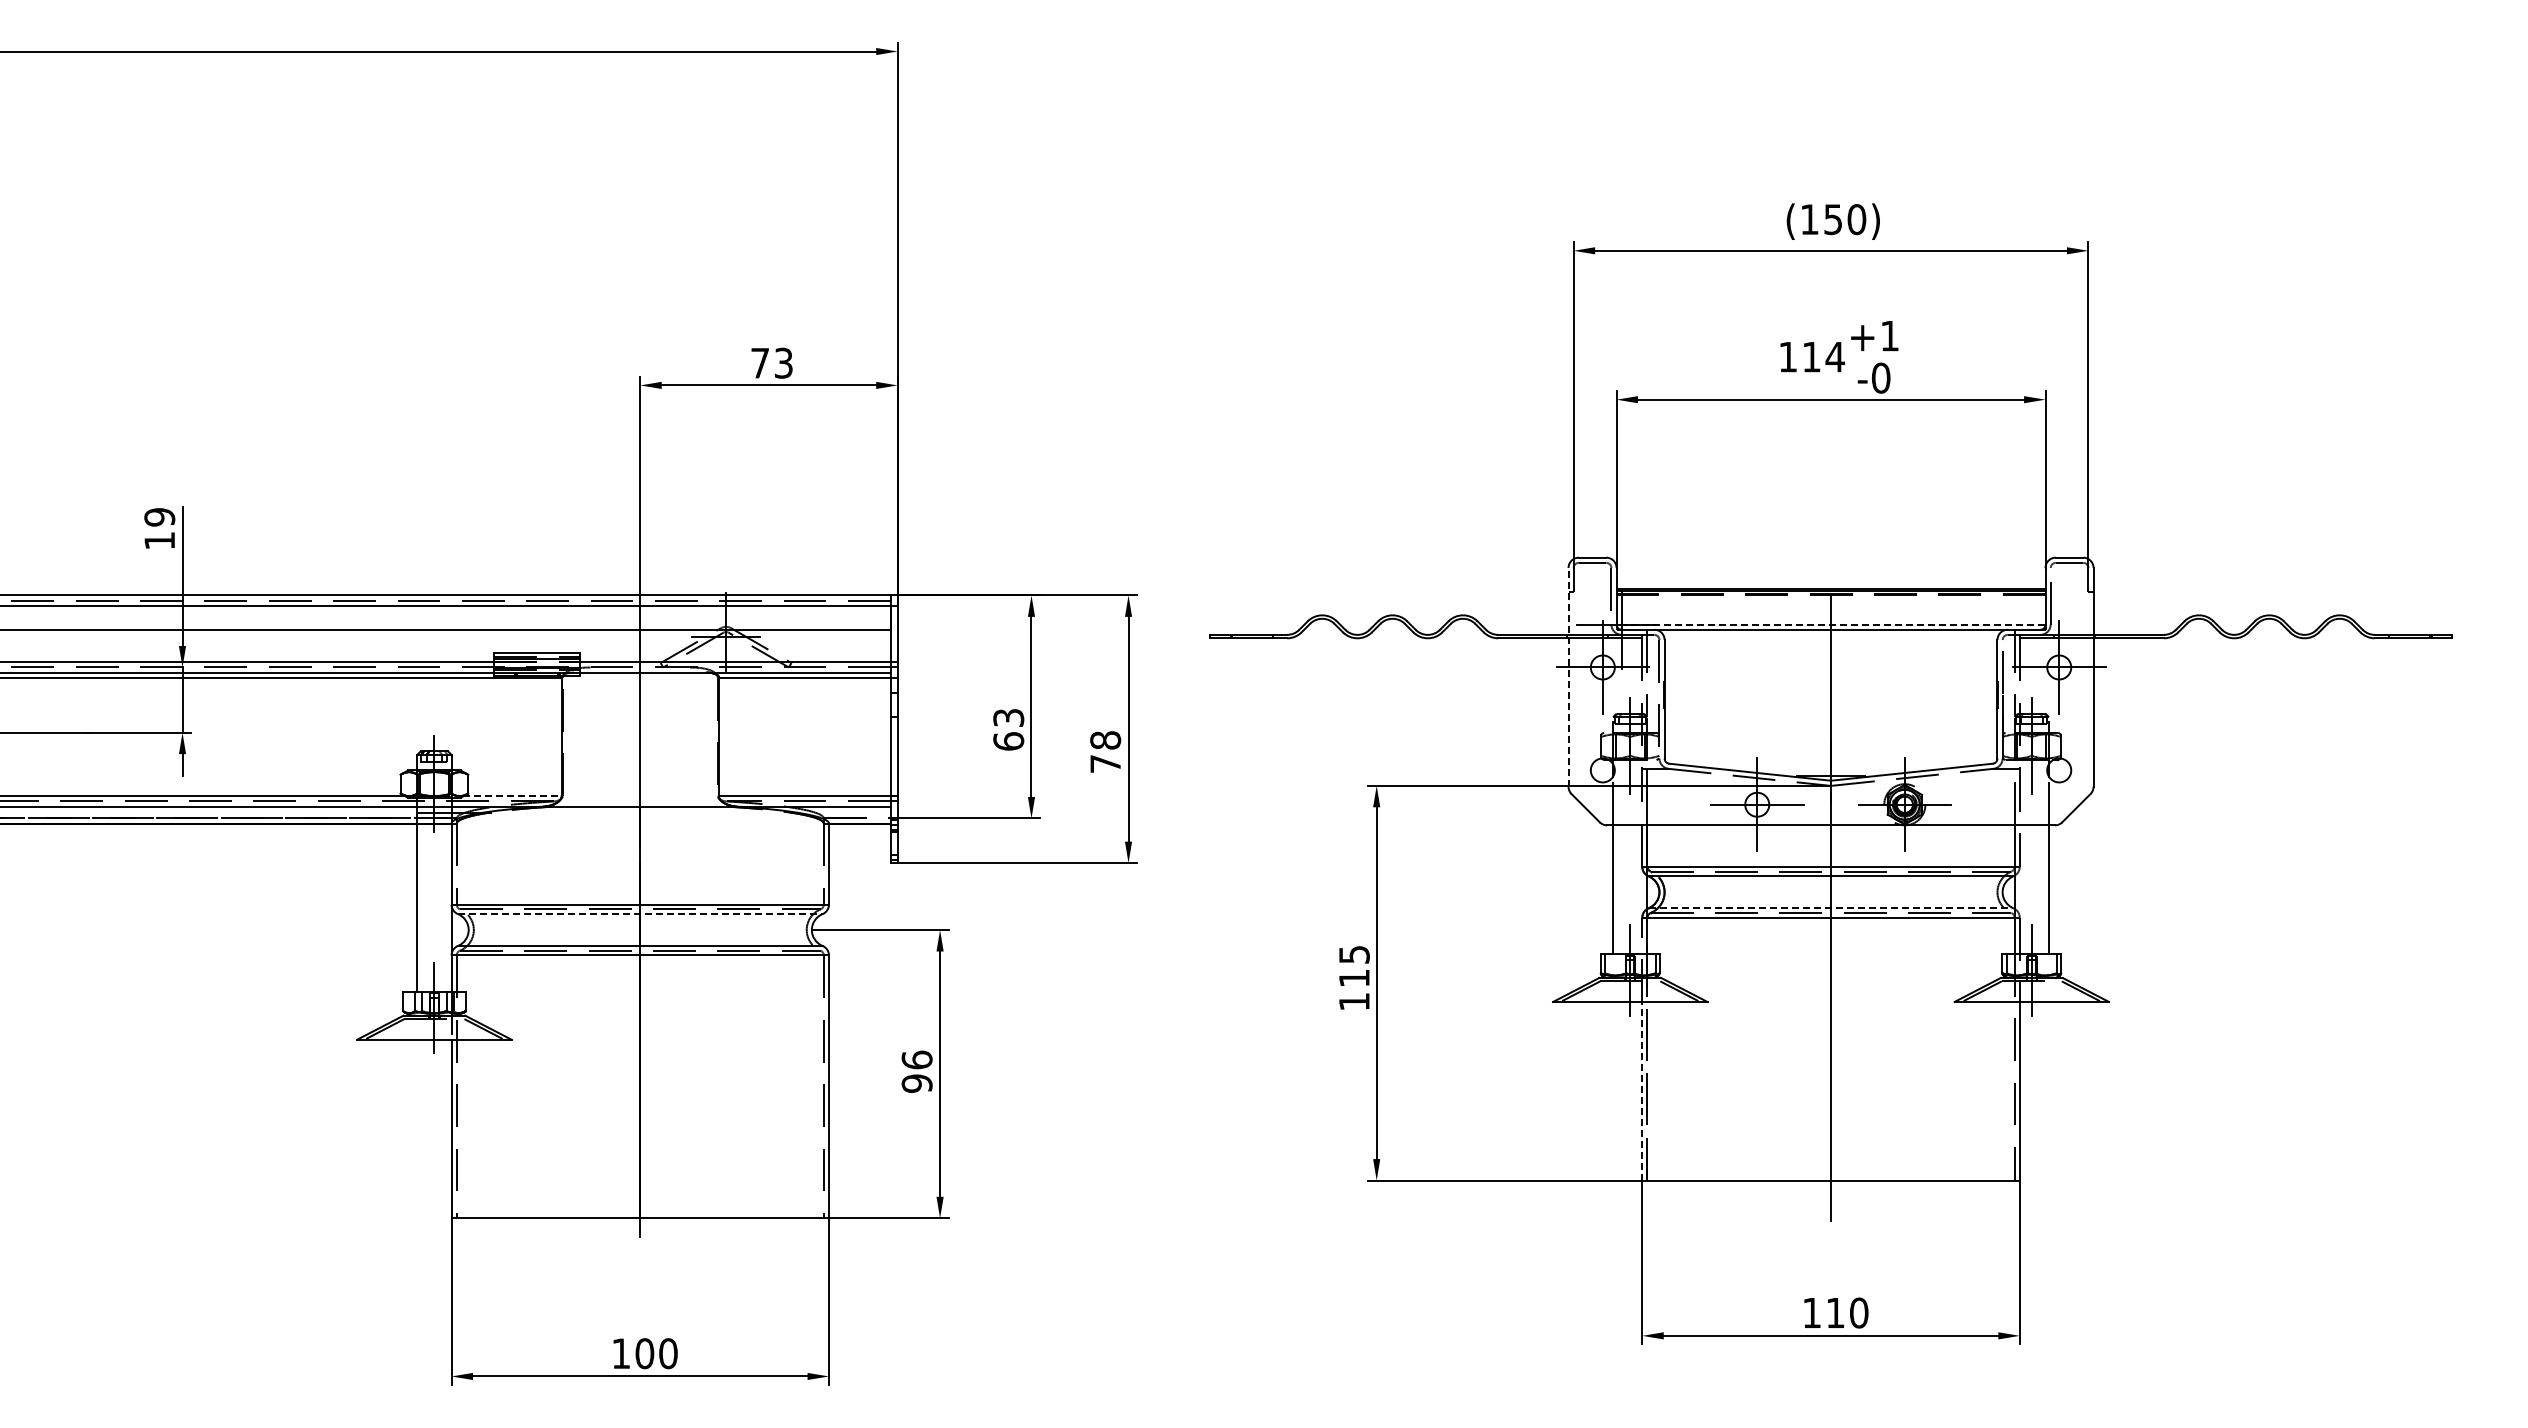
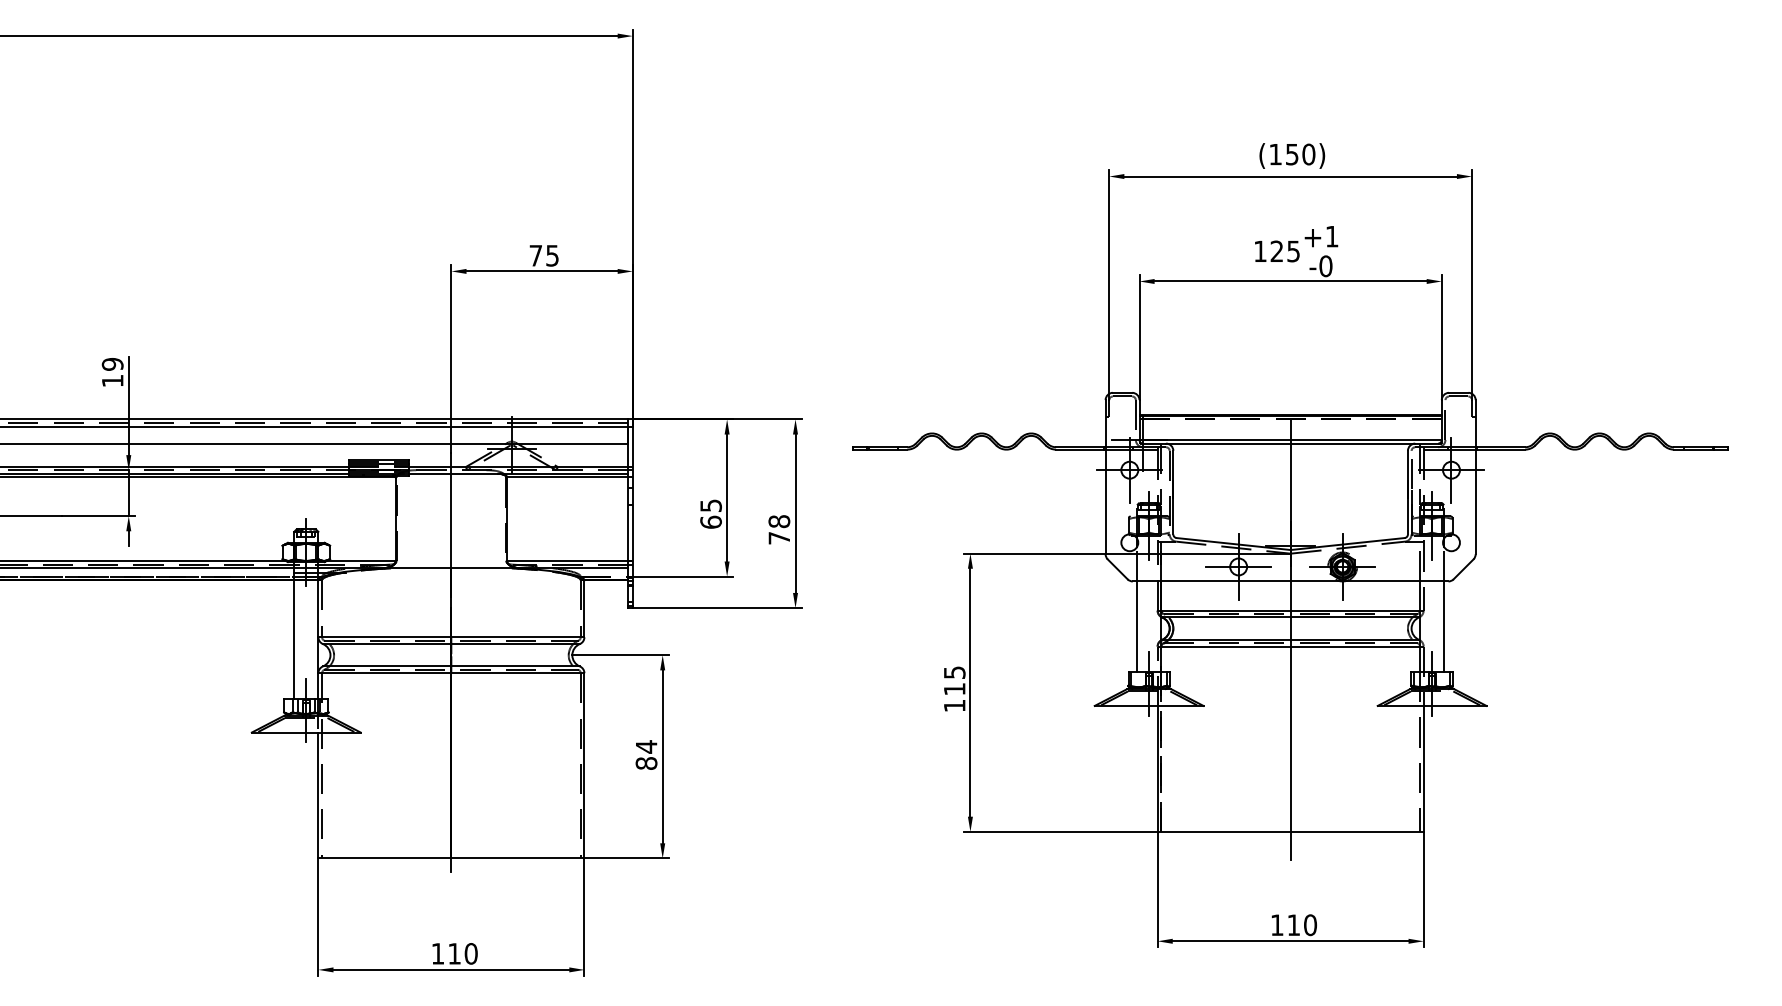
text: (1823, 356) -> (1285, 251), 114 -> 125
text: (783, 362) -> (552, 255), 73 -> 75
line: (1830, 625) -> (1290, 440), dashed -> solid
line: (1568, 676) -> (1105, 476), dashed -> solid
text: (1008, 717) -> (710, 505), 63 -> 65
line: (512, 796) -> (361, 561), dashed -> solid
line: (1831, 908) -> (1290, 640), dashed -> solid
line: (640, 914) -> (451, 644), dashed -> solid
text: (916, 1071) -> (646, 754), 96 -> 84
line: (1642, 1090) -> (1157, 768), dashed -> solid
text: (644, 1353) -> (454, 953), 100 -> 110

